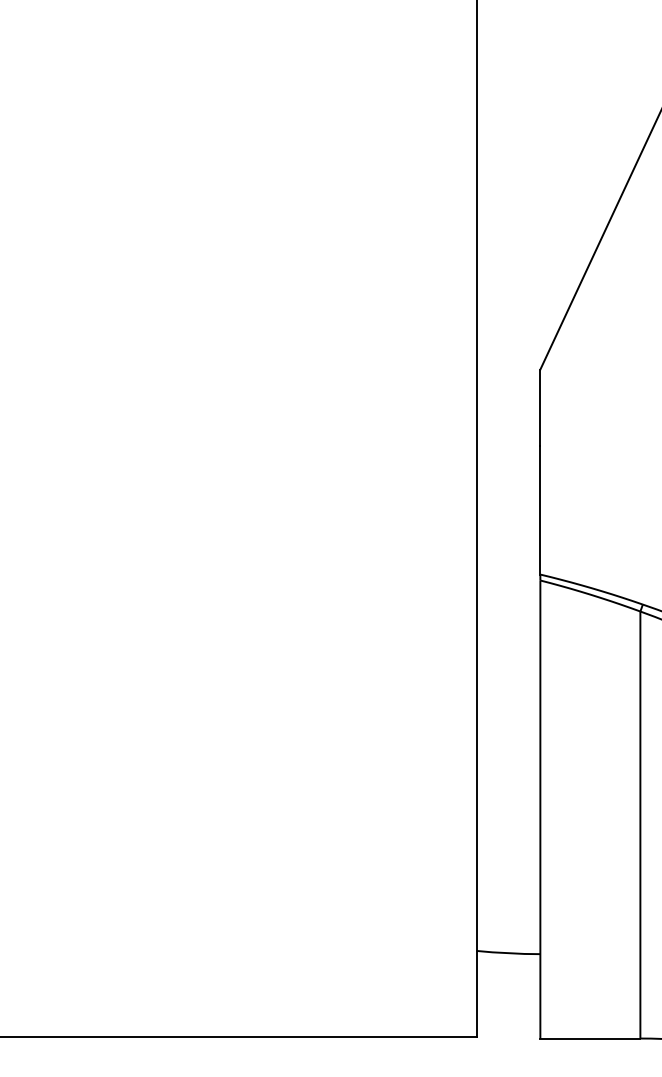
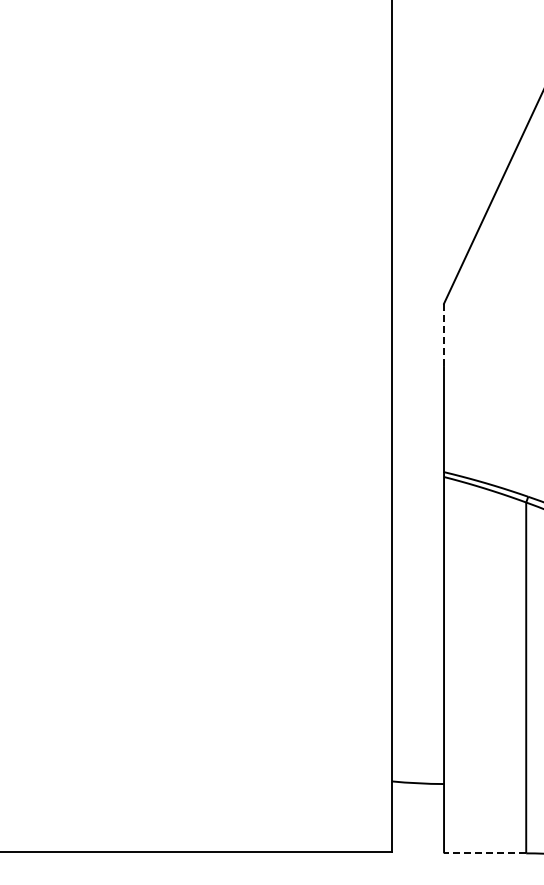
line: (540, 408) -> (444, 335), solid -> dashed
line: (589, 1038) -> (484, 853), solid -> dashed

